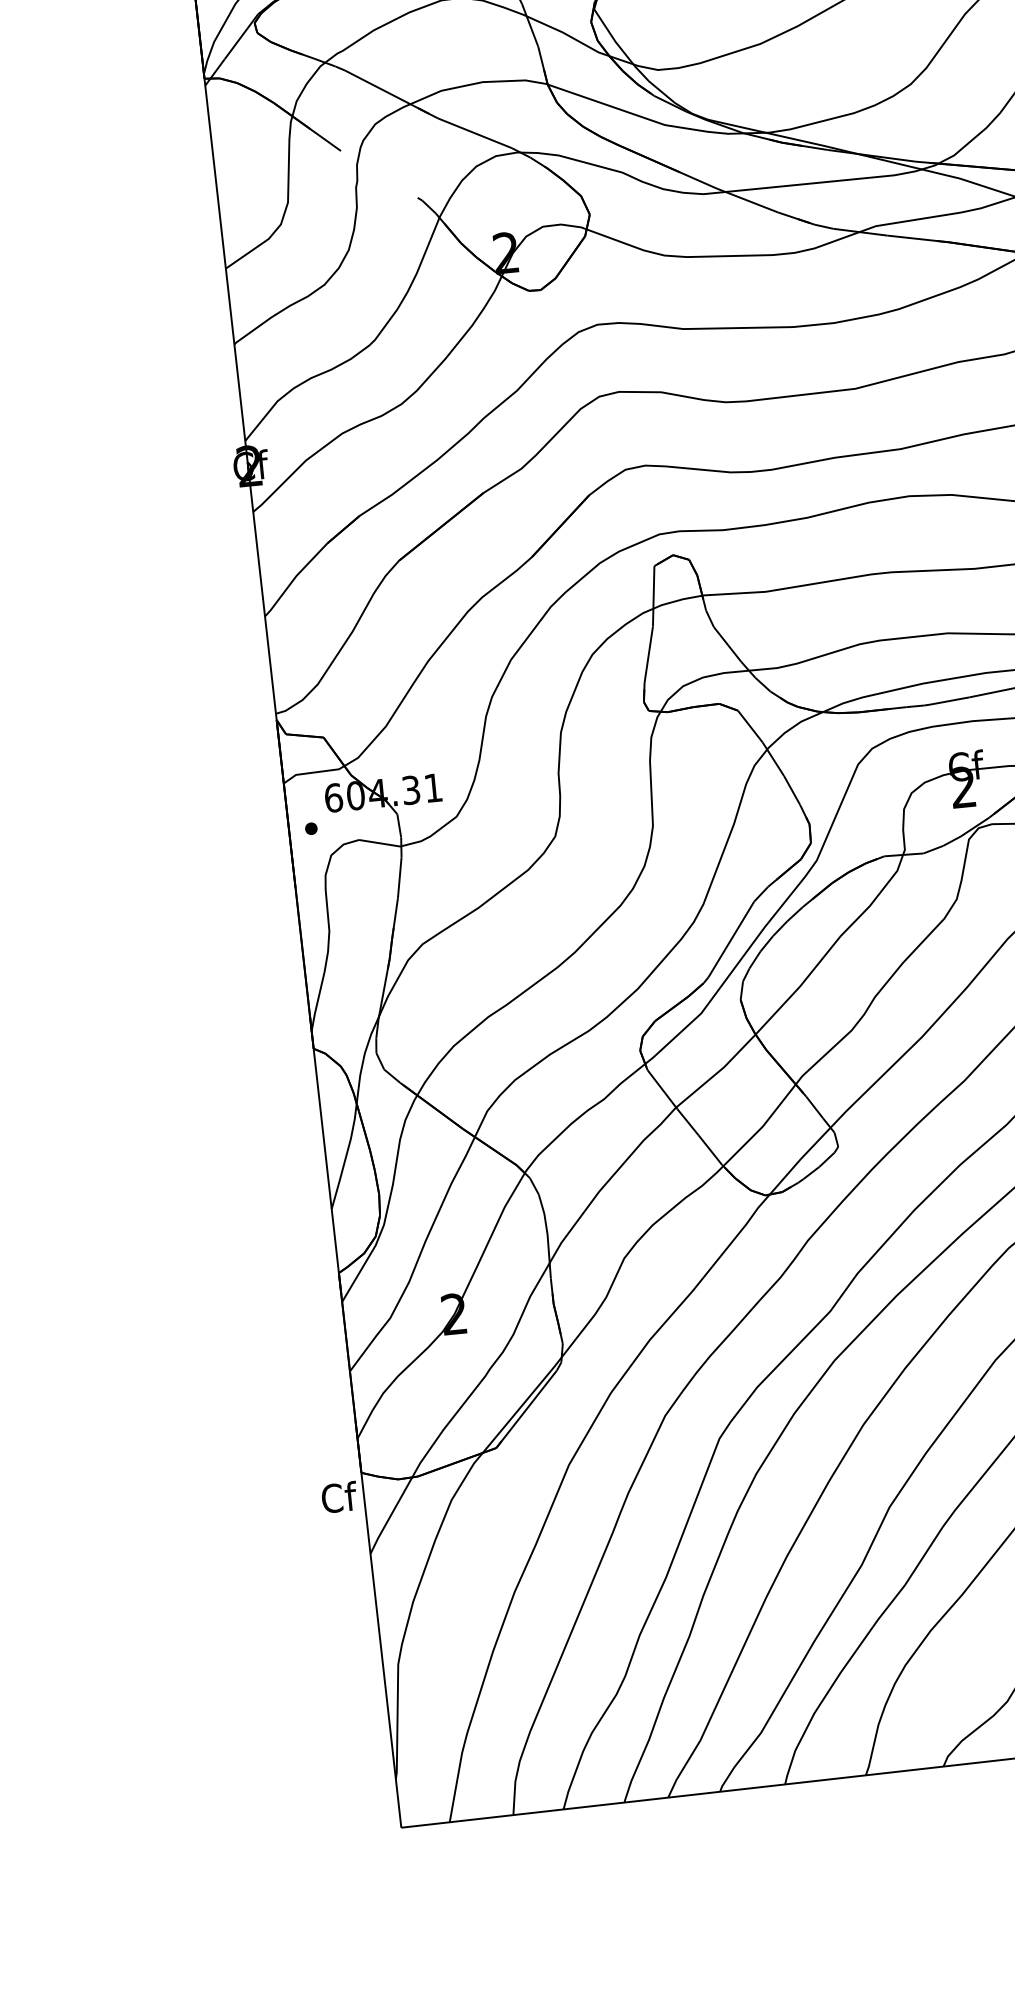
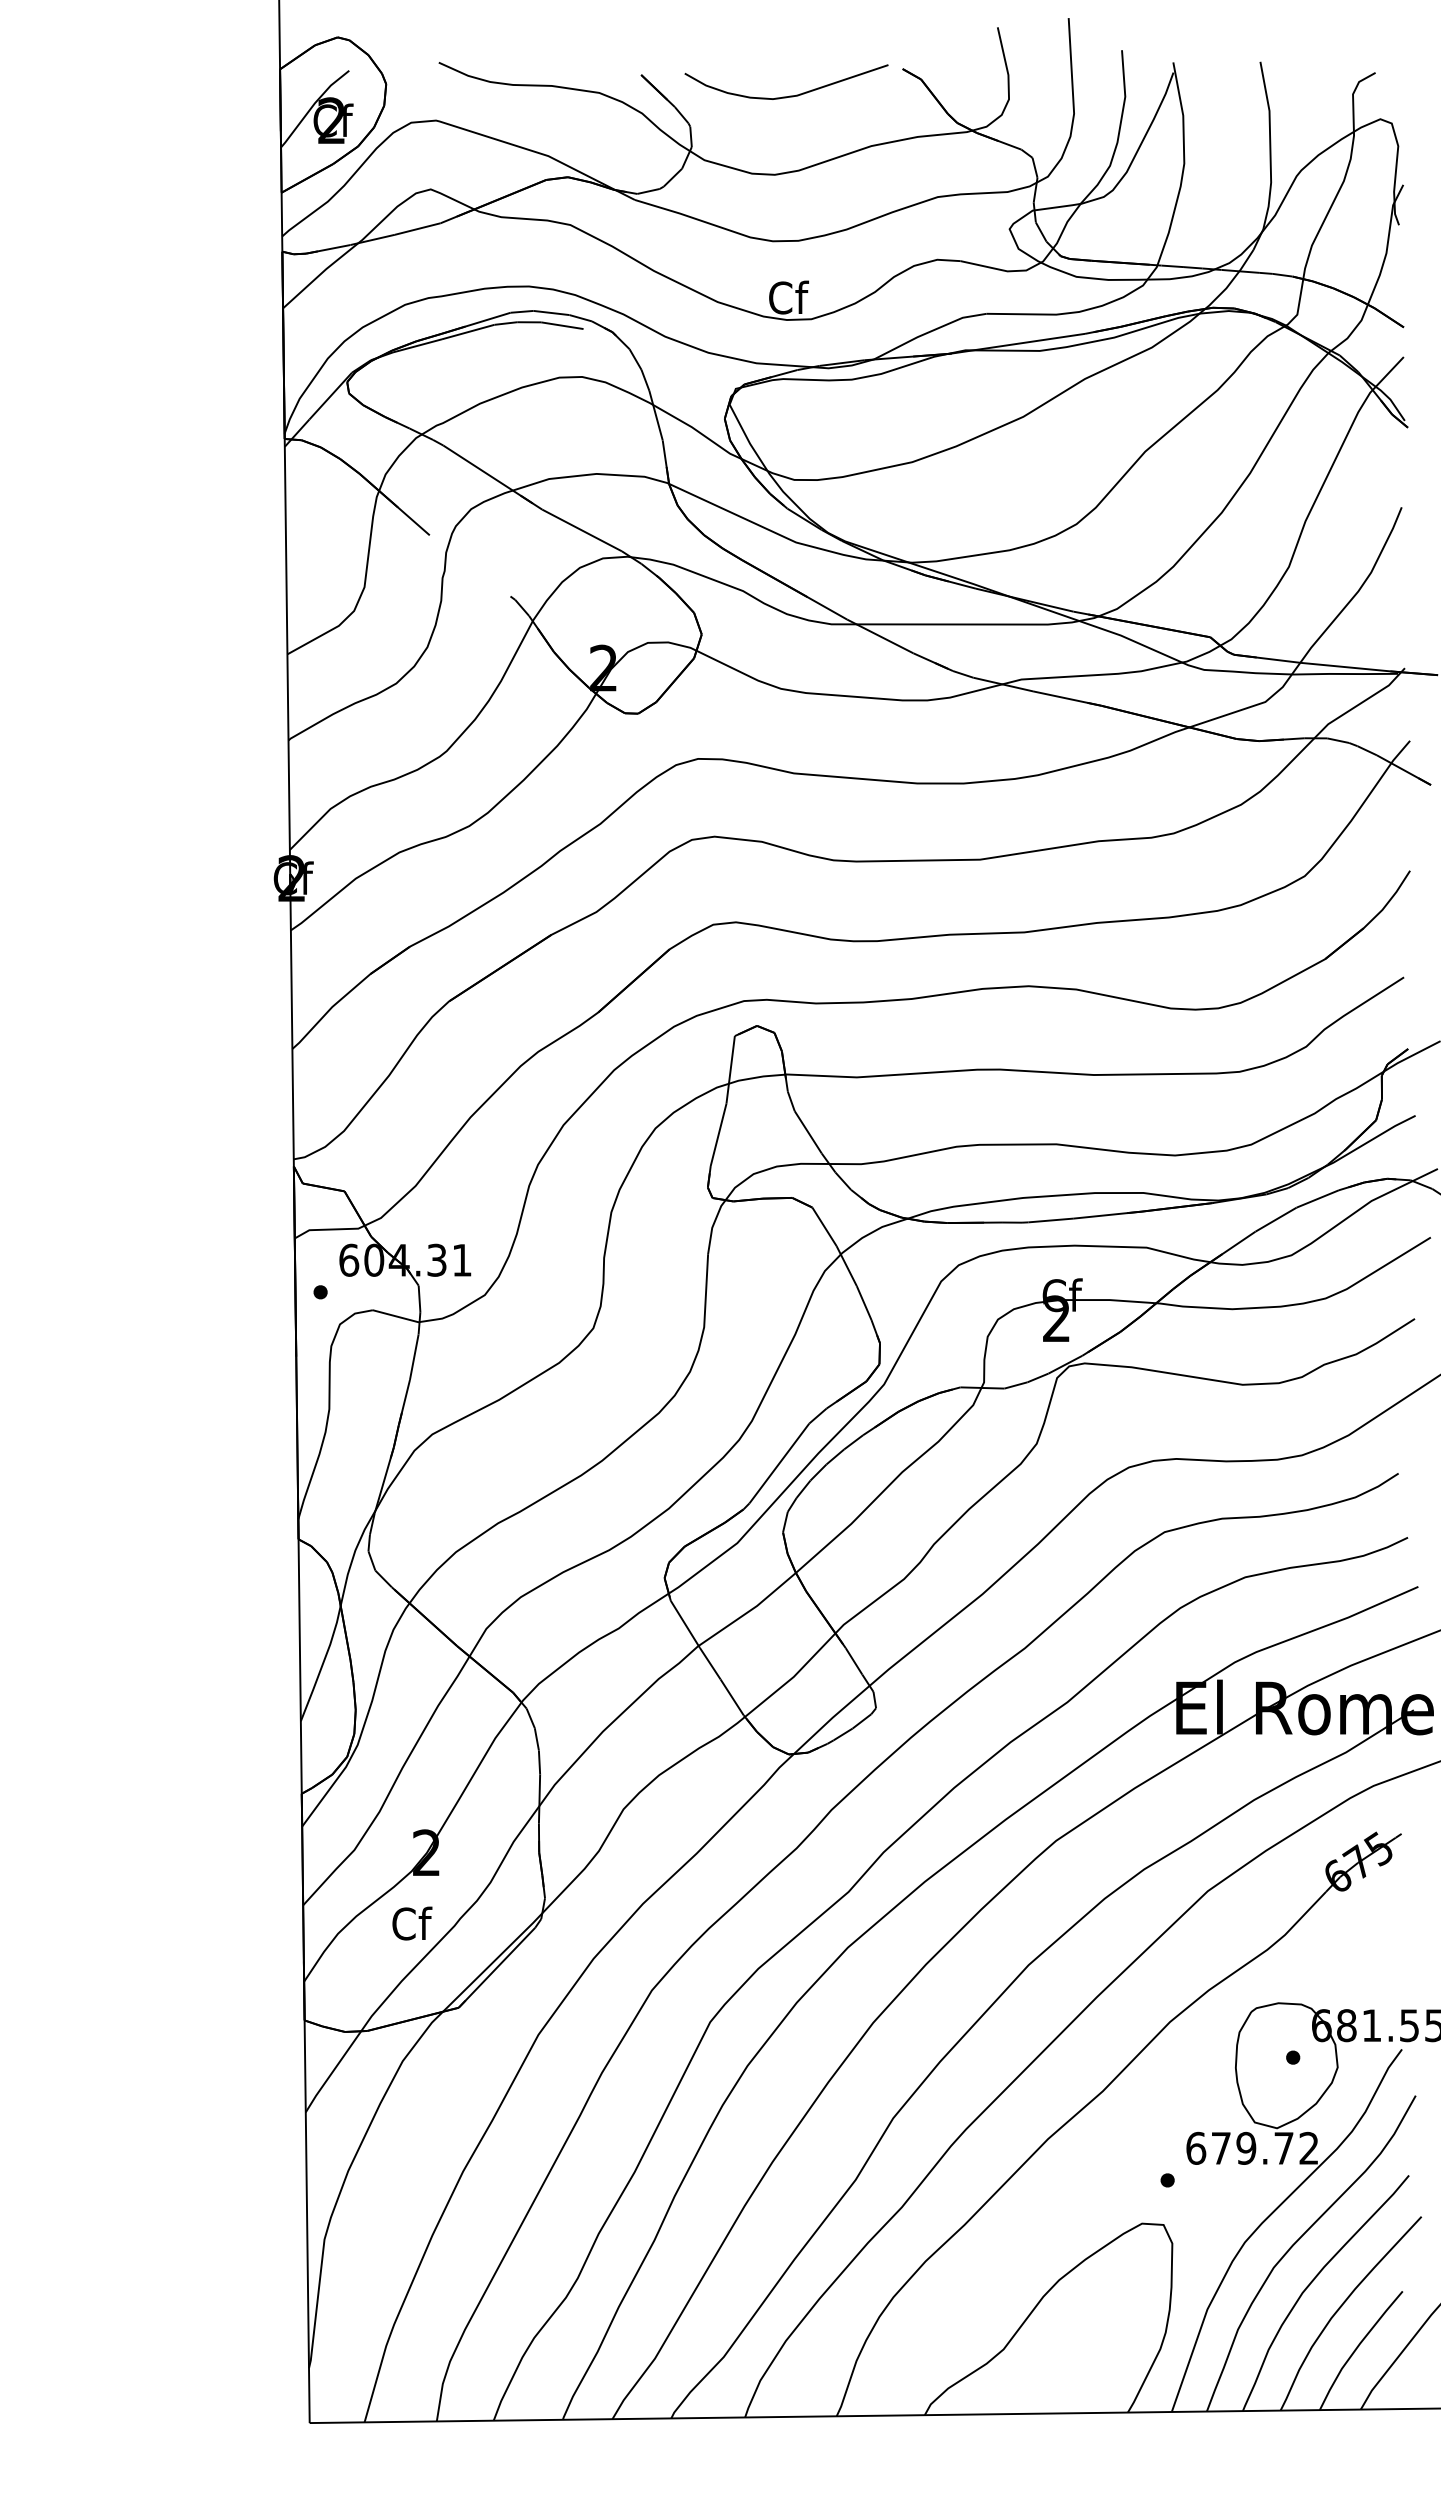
text: (339, 1497) -> (412, 1923), moved

